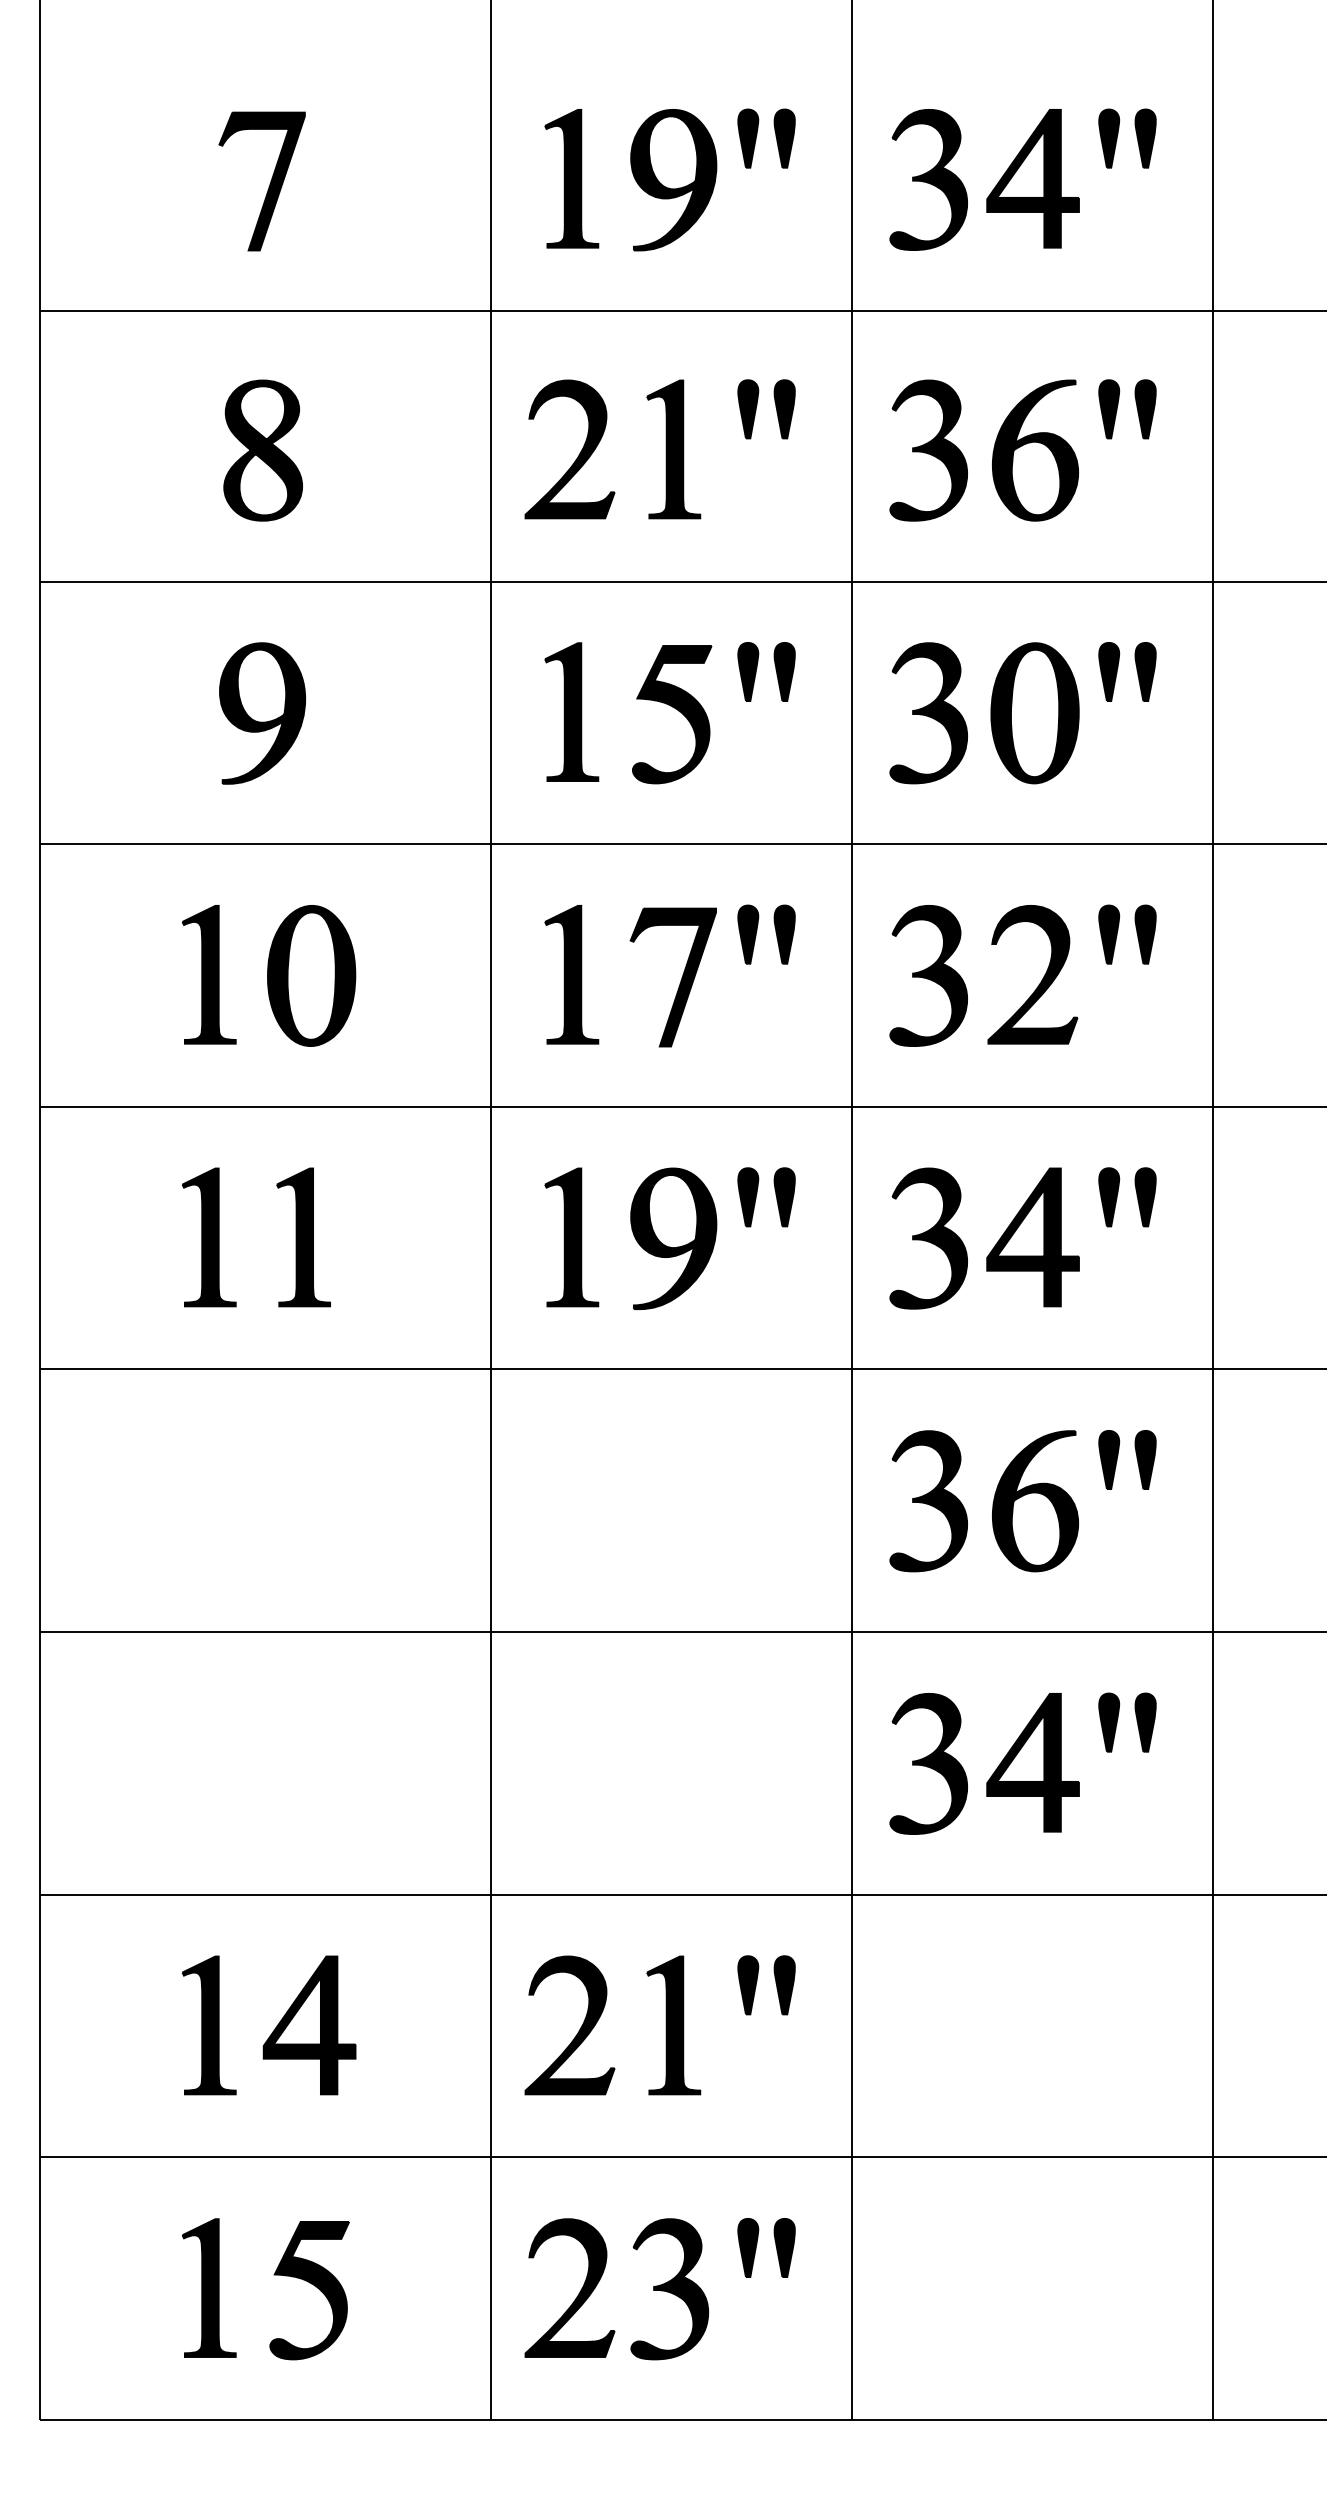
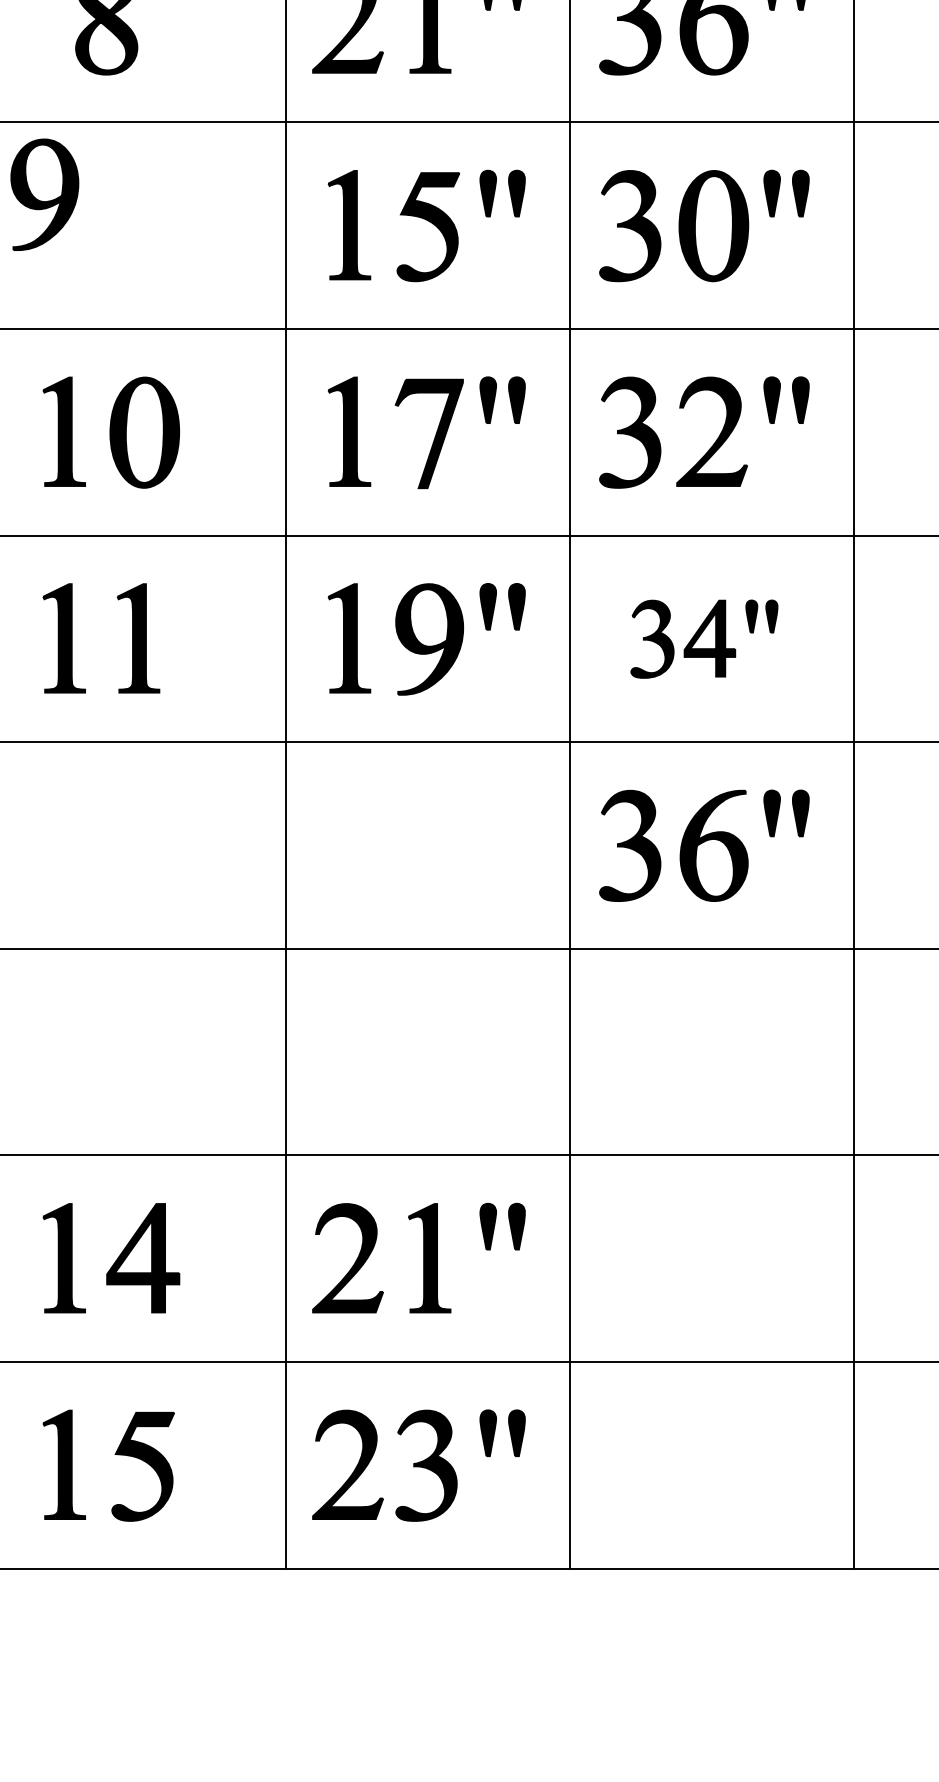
part: (262, 713) -> (44, 194), moved
part: (1022, 1238) -> (703, 639), size x0.7
part: (1022, 1763) -> (703, 1052), removed

